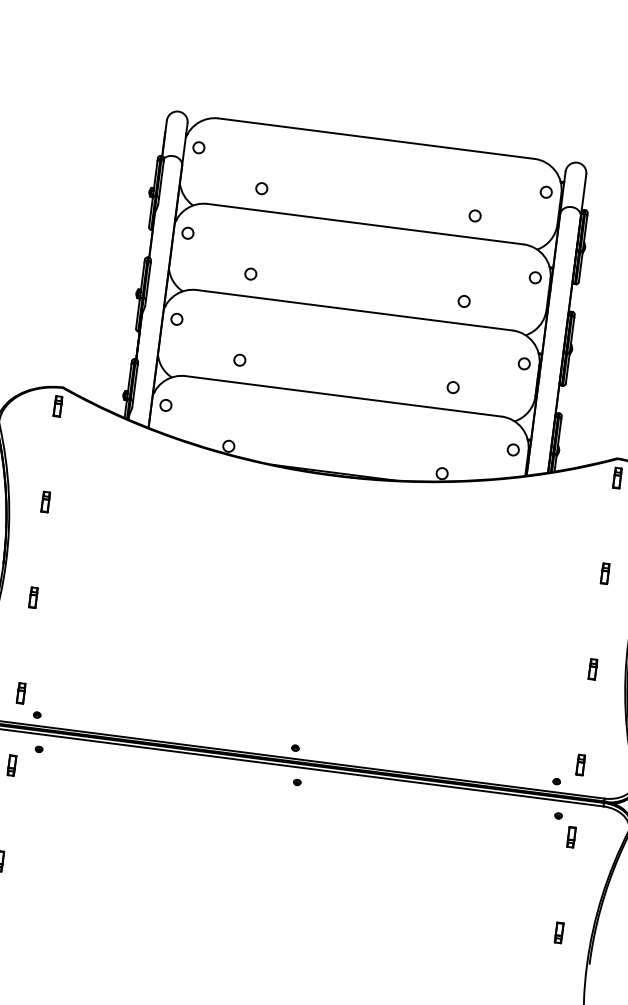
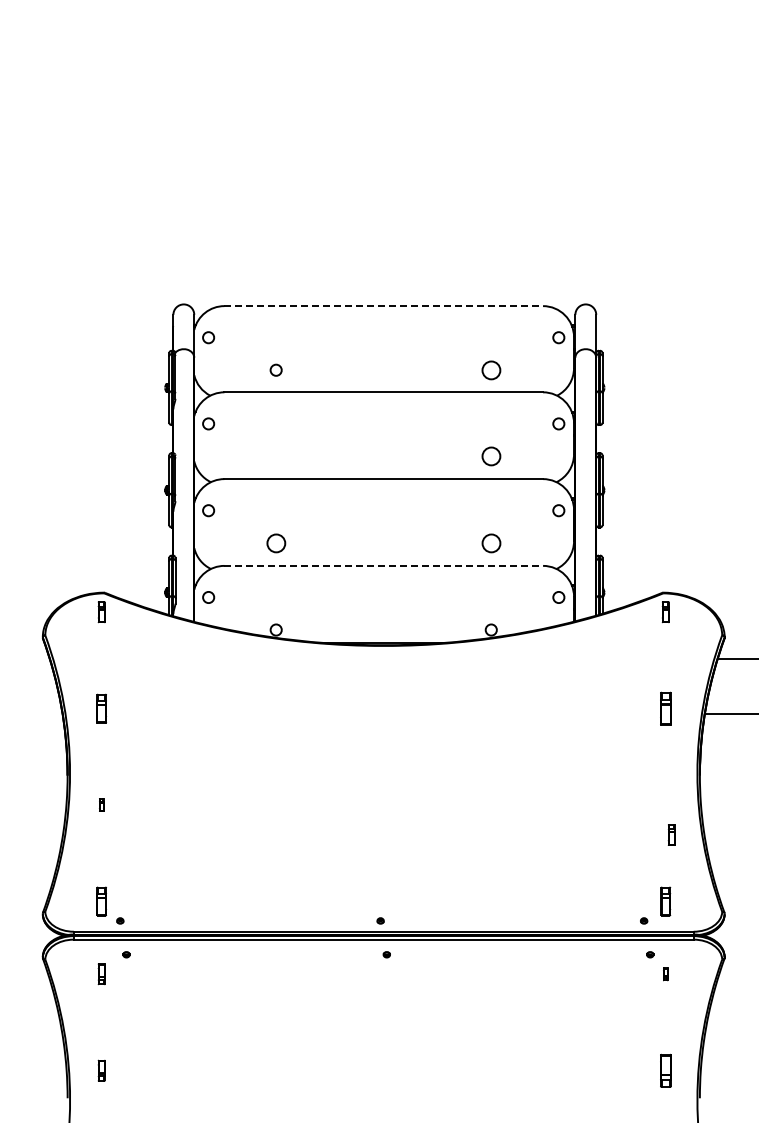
line: (377, 139) -> (384, 306), solid -> dashed
circle: (474, 215) -> (490, 369), size x1.6
circle: (250, 274) -> (275, 456), removed
circle: (463, 301) -> (490, 456), size x1.6
circle: (239, 359) -> (275, 542), size x1.6
circle: (452, 386) -> (490, 542), size x1.6
line: (344, 396) -> (384, 565), solid -> dashed
part: (45, 501) -> (101, 708), size x1.4
part: (604, 573) -> (665, 708), size x1.6
part: (33, 597) -> (101, 804), size x0.6
part: (592, 668) -> (671, 834), moved
part: (21, 693) -> (101, 901), size x1.4
part: (580, 765) -> (665, 901), size x1.4
part: (571, 837) -> (665, 974), size x0.6
part: (558, 932) -> (665, 1070), size x1.6

